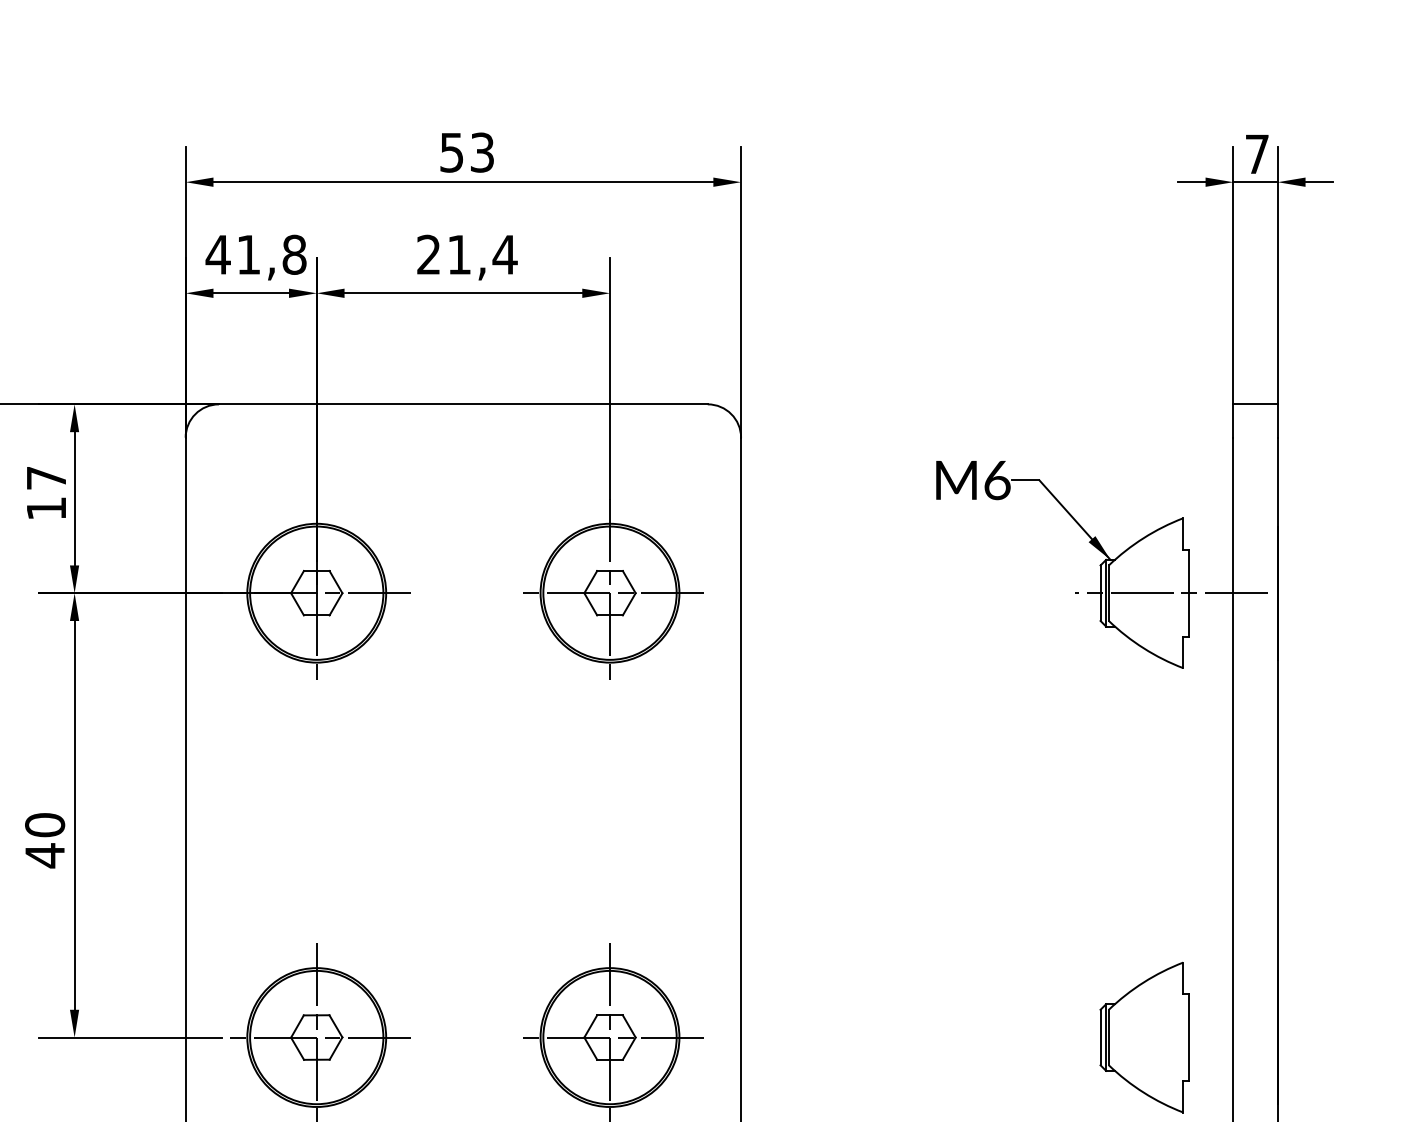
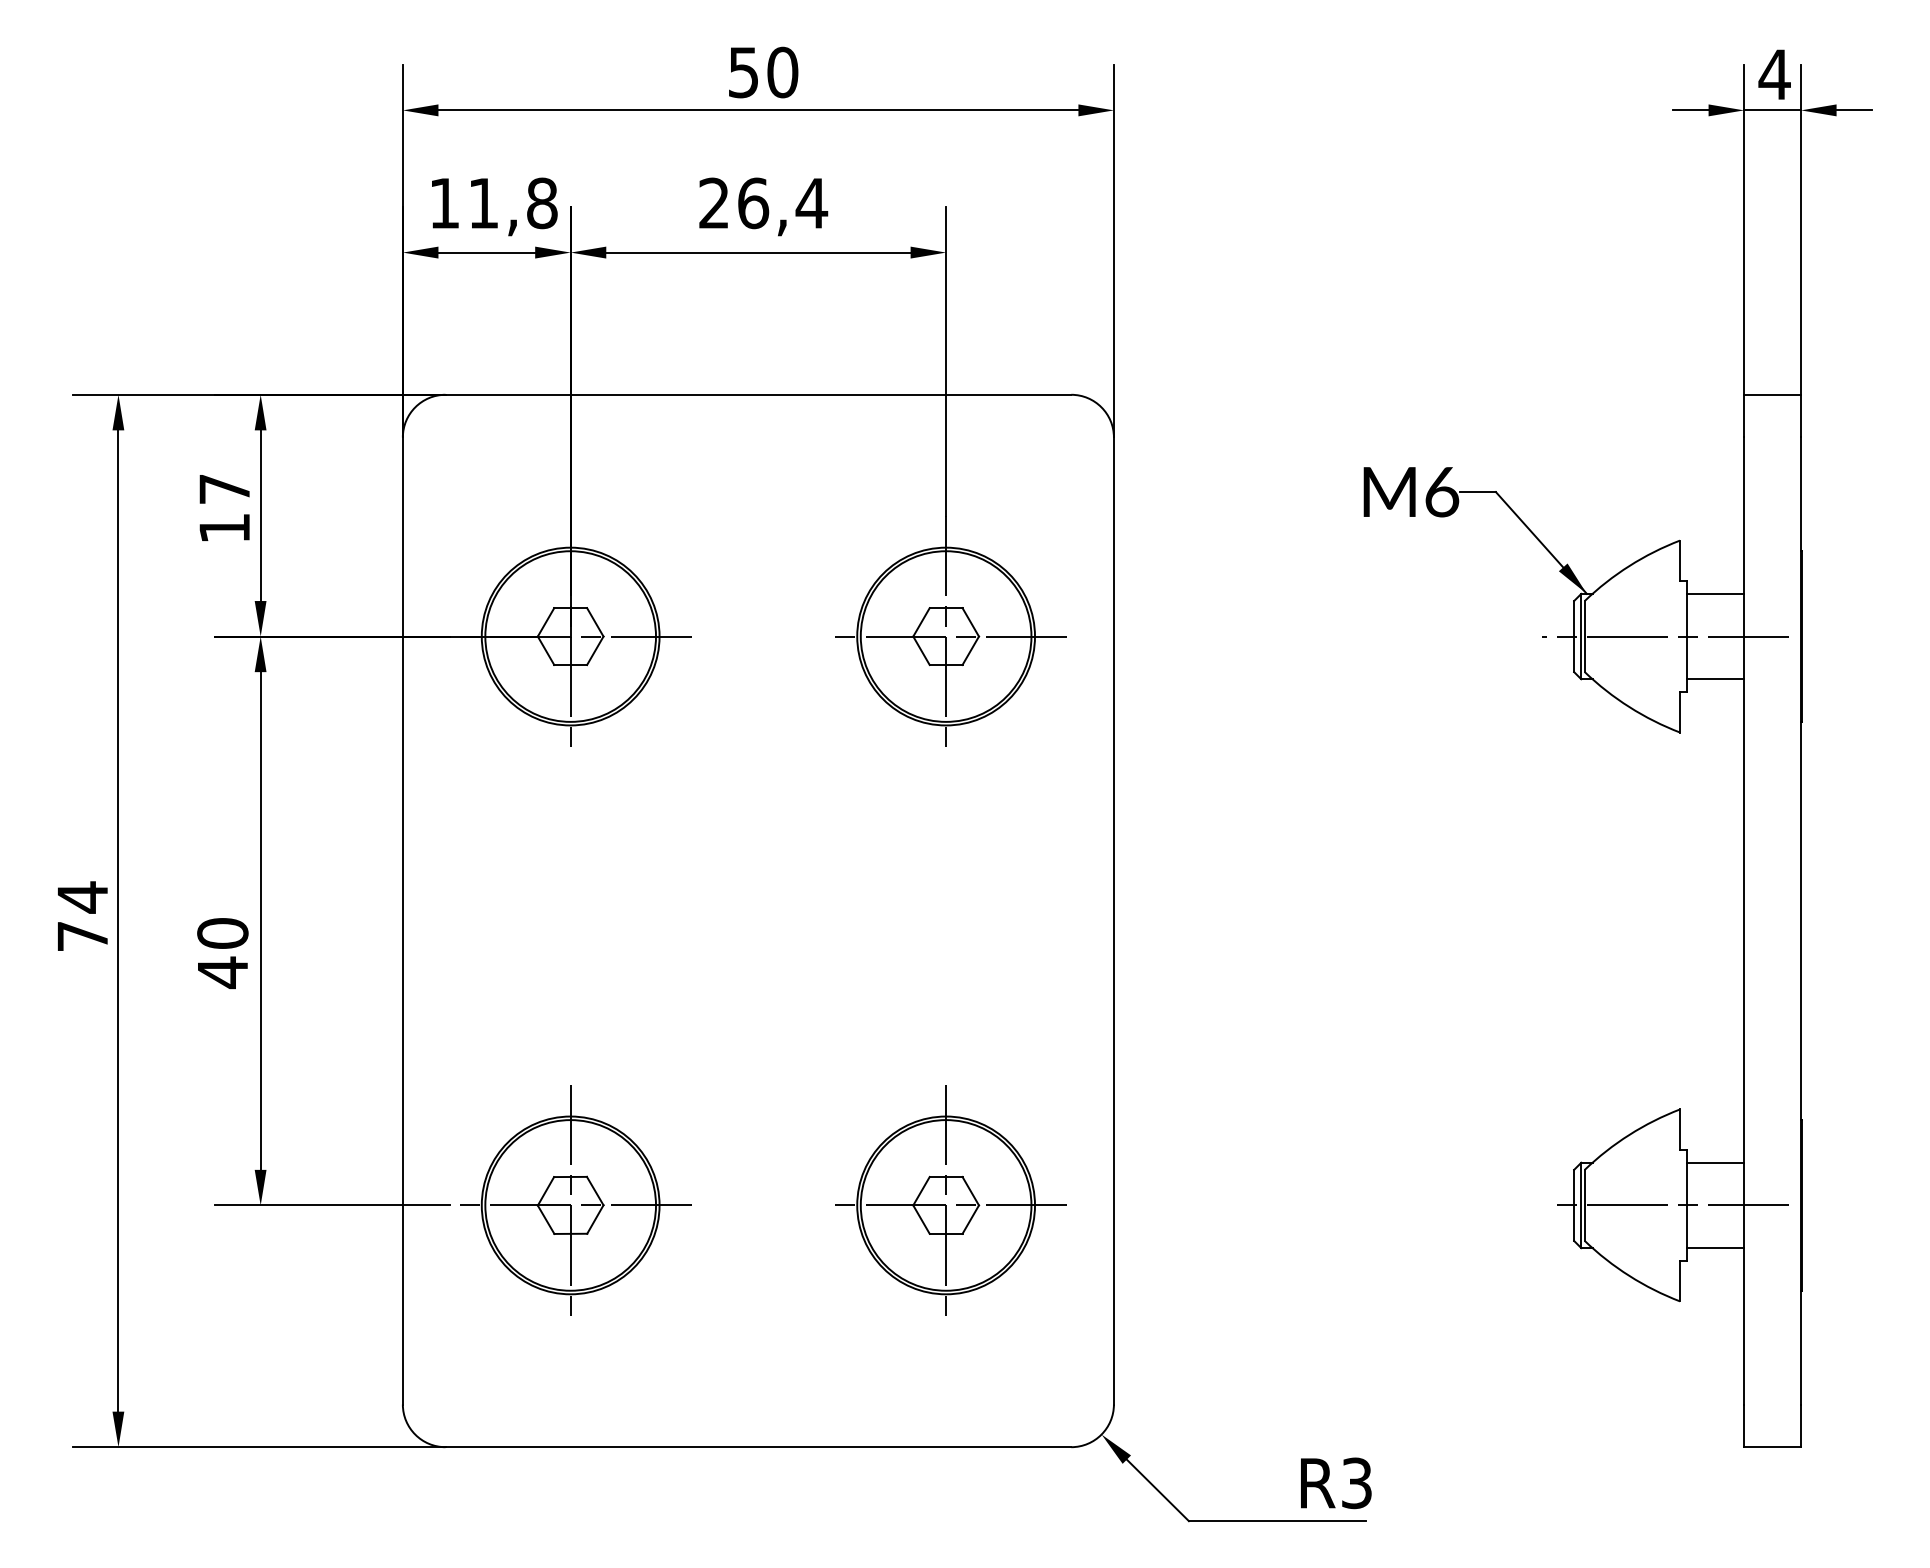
text: (482, 152) -> (782, 72), 53 -> 50
text: (1257, 154) -> (1774, 74), 7 -> 4
text: (218, 254) -> (444, 203), 41,8 -> 11,8
text: (459, 254) -> (753, 203), 21,4 -> 26,4
line: (1210, 559) -> (1715, 593), added
line: (1210, 626) -> (1715, 679), added
line: (1210, 1004) -> (1715, 1162), added
line: (1175, 1037) -> (1669, 1205), added
line: (1210, 1071) -> (1715, 1248), added

